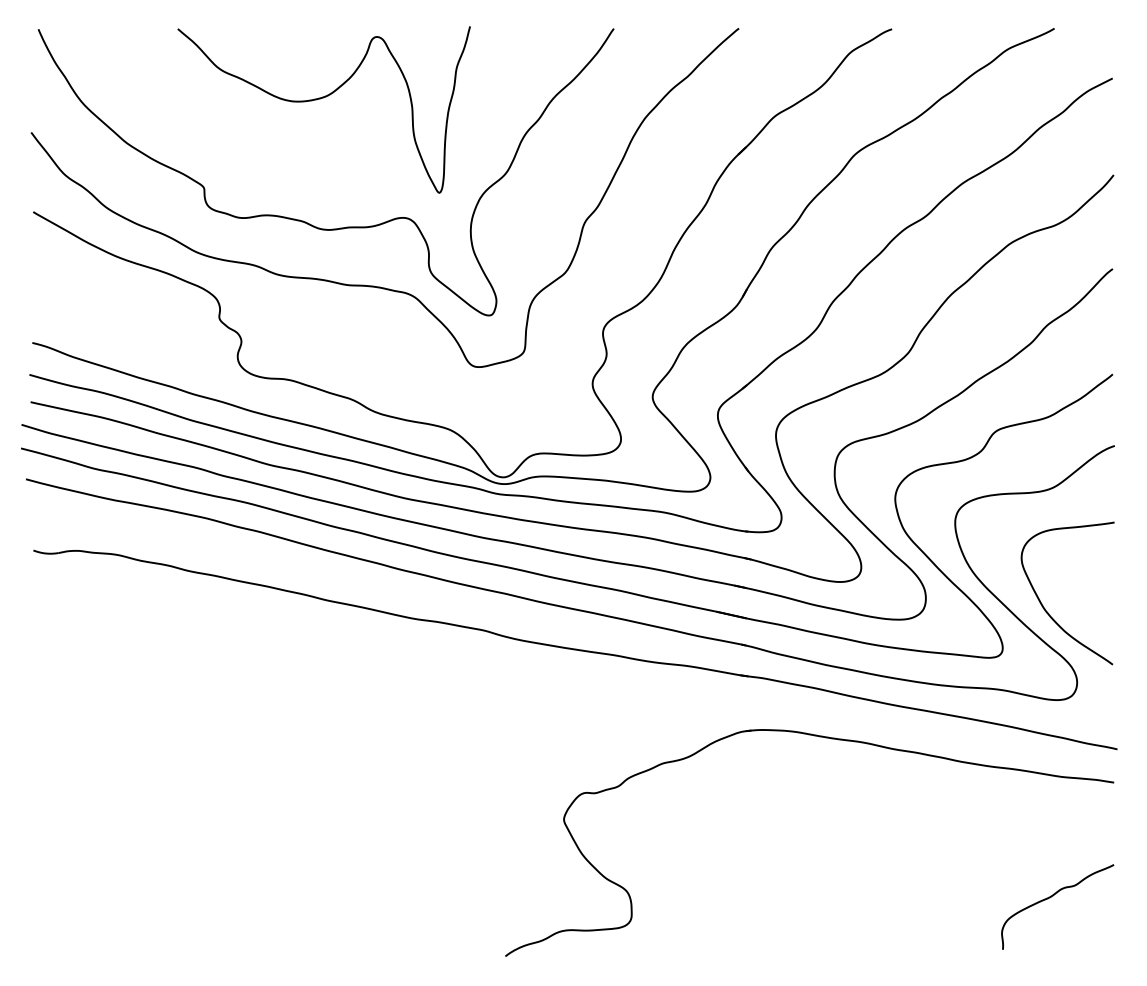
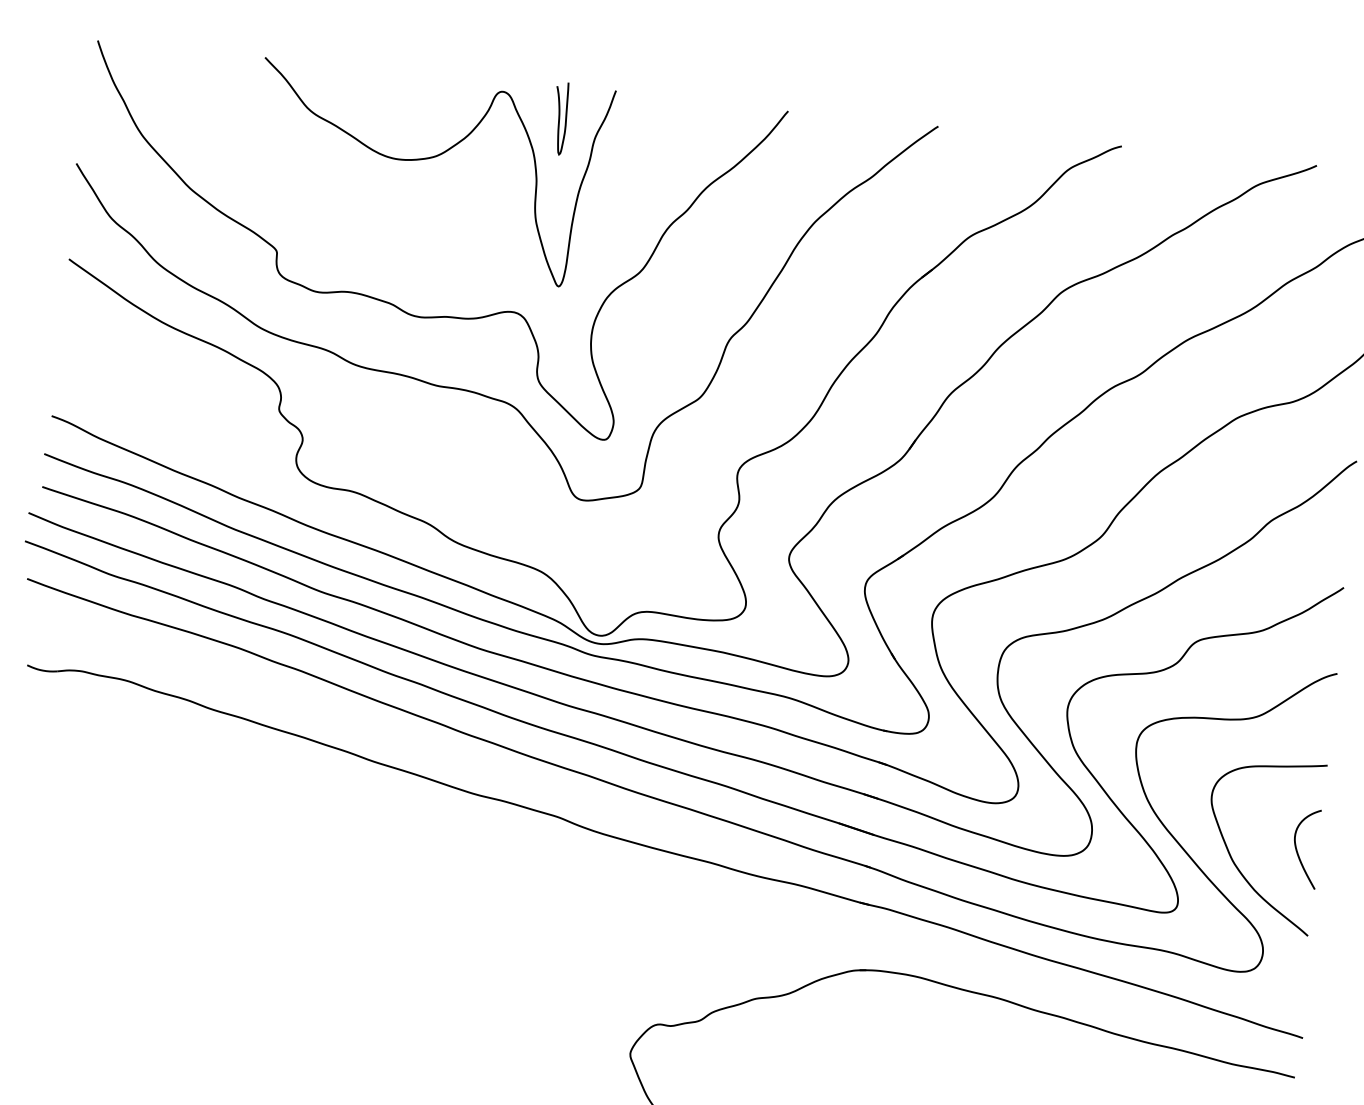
curve: (426, 54) -> (560, 118), added
curve: (1097, 595) -> (1298, 851), added

